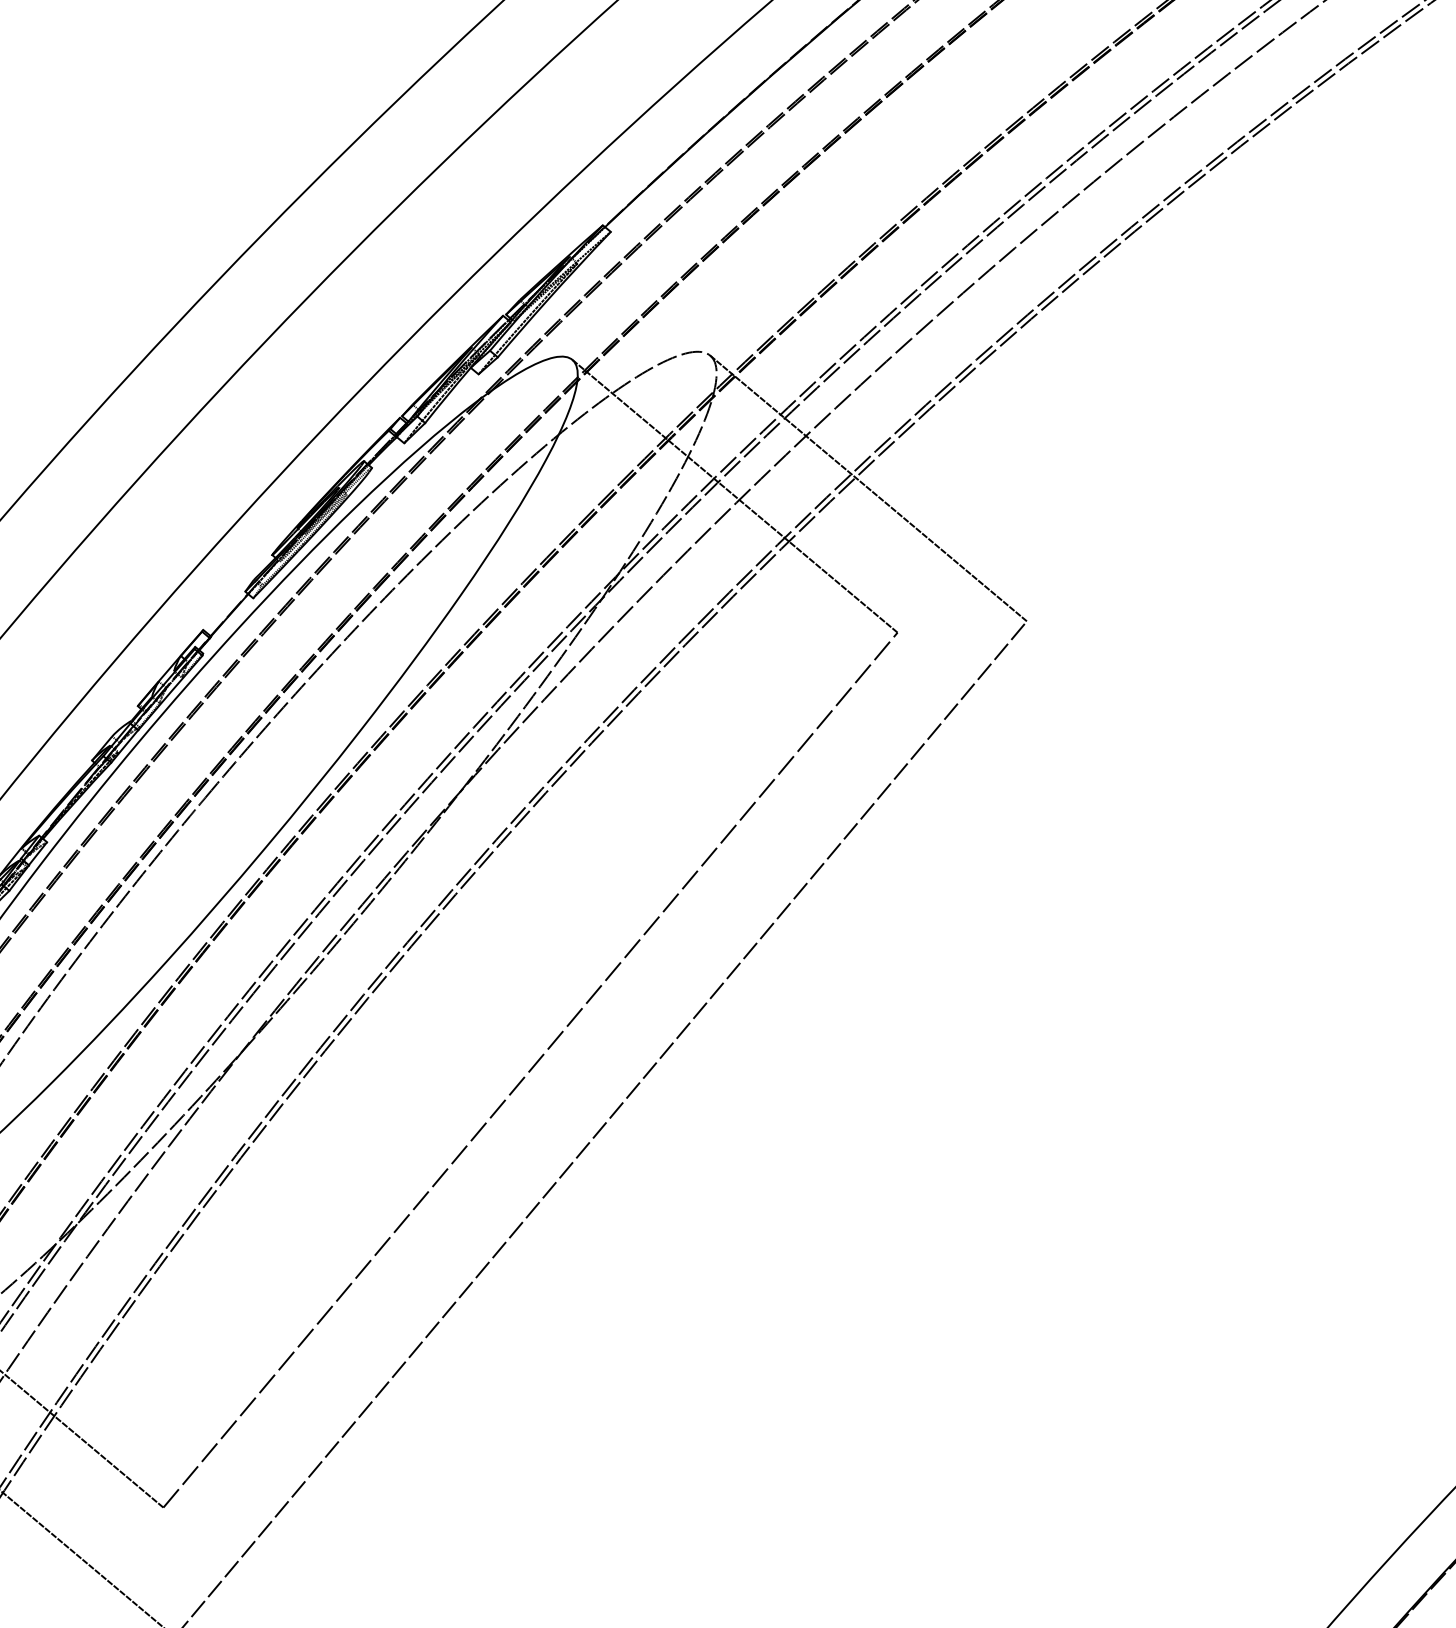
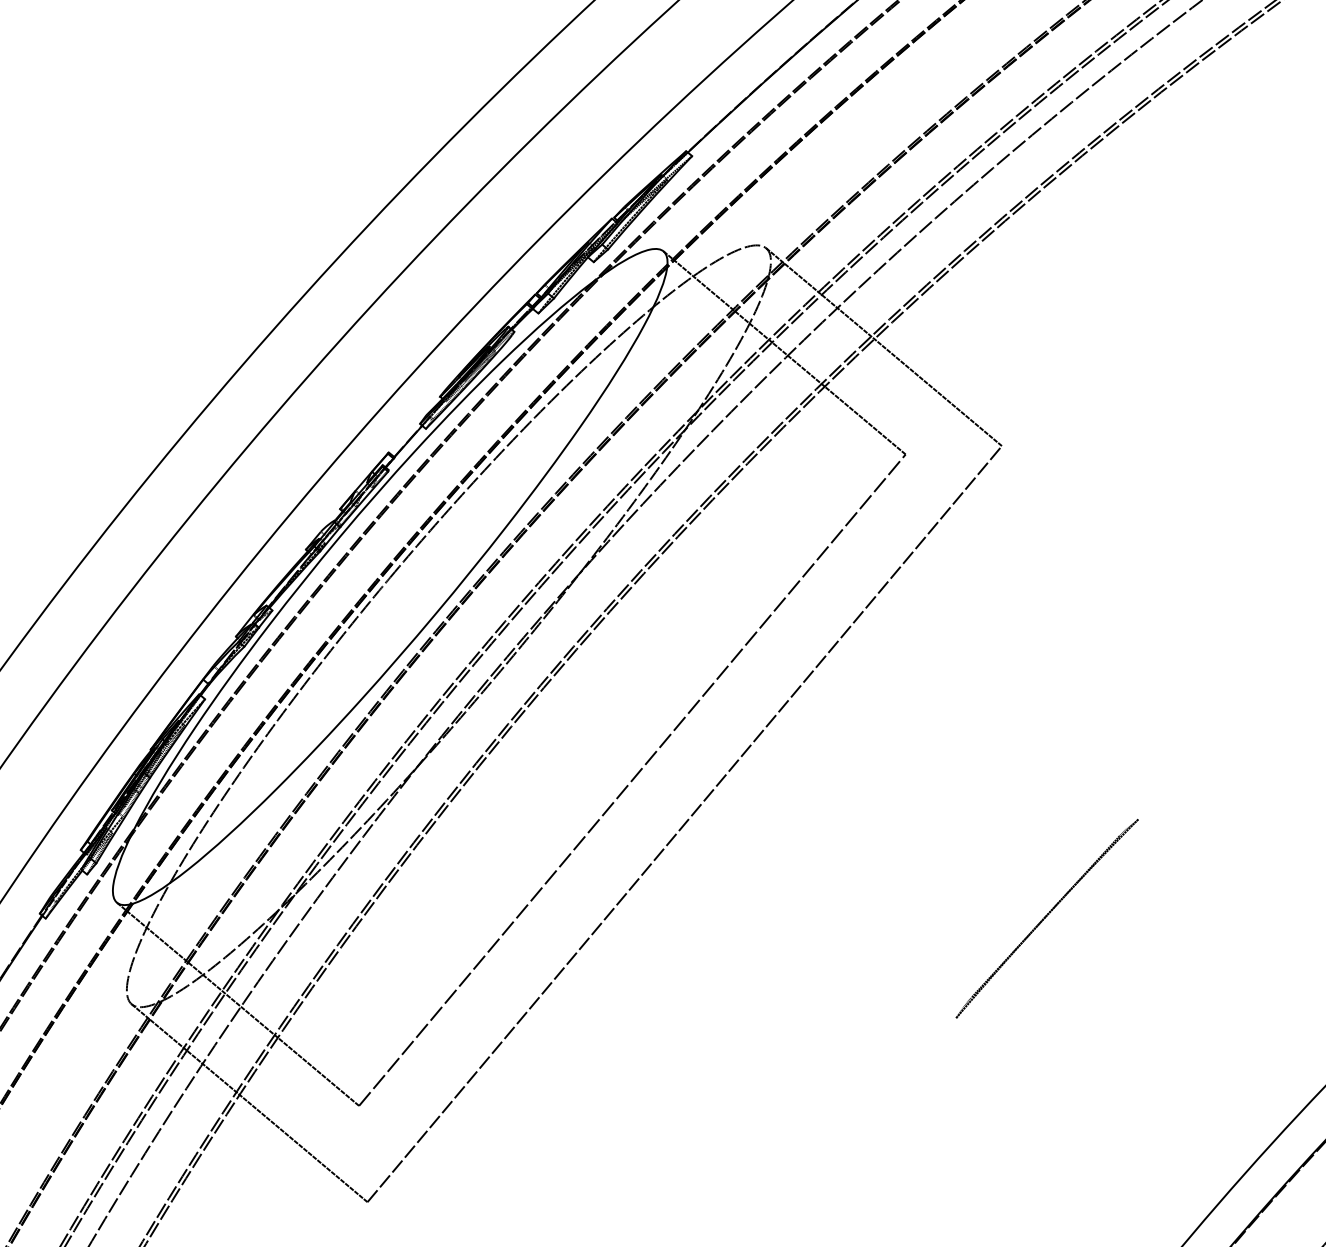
part: (1086, 1255) -> (1046, 918), added

